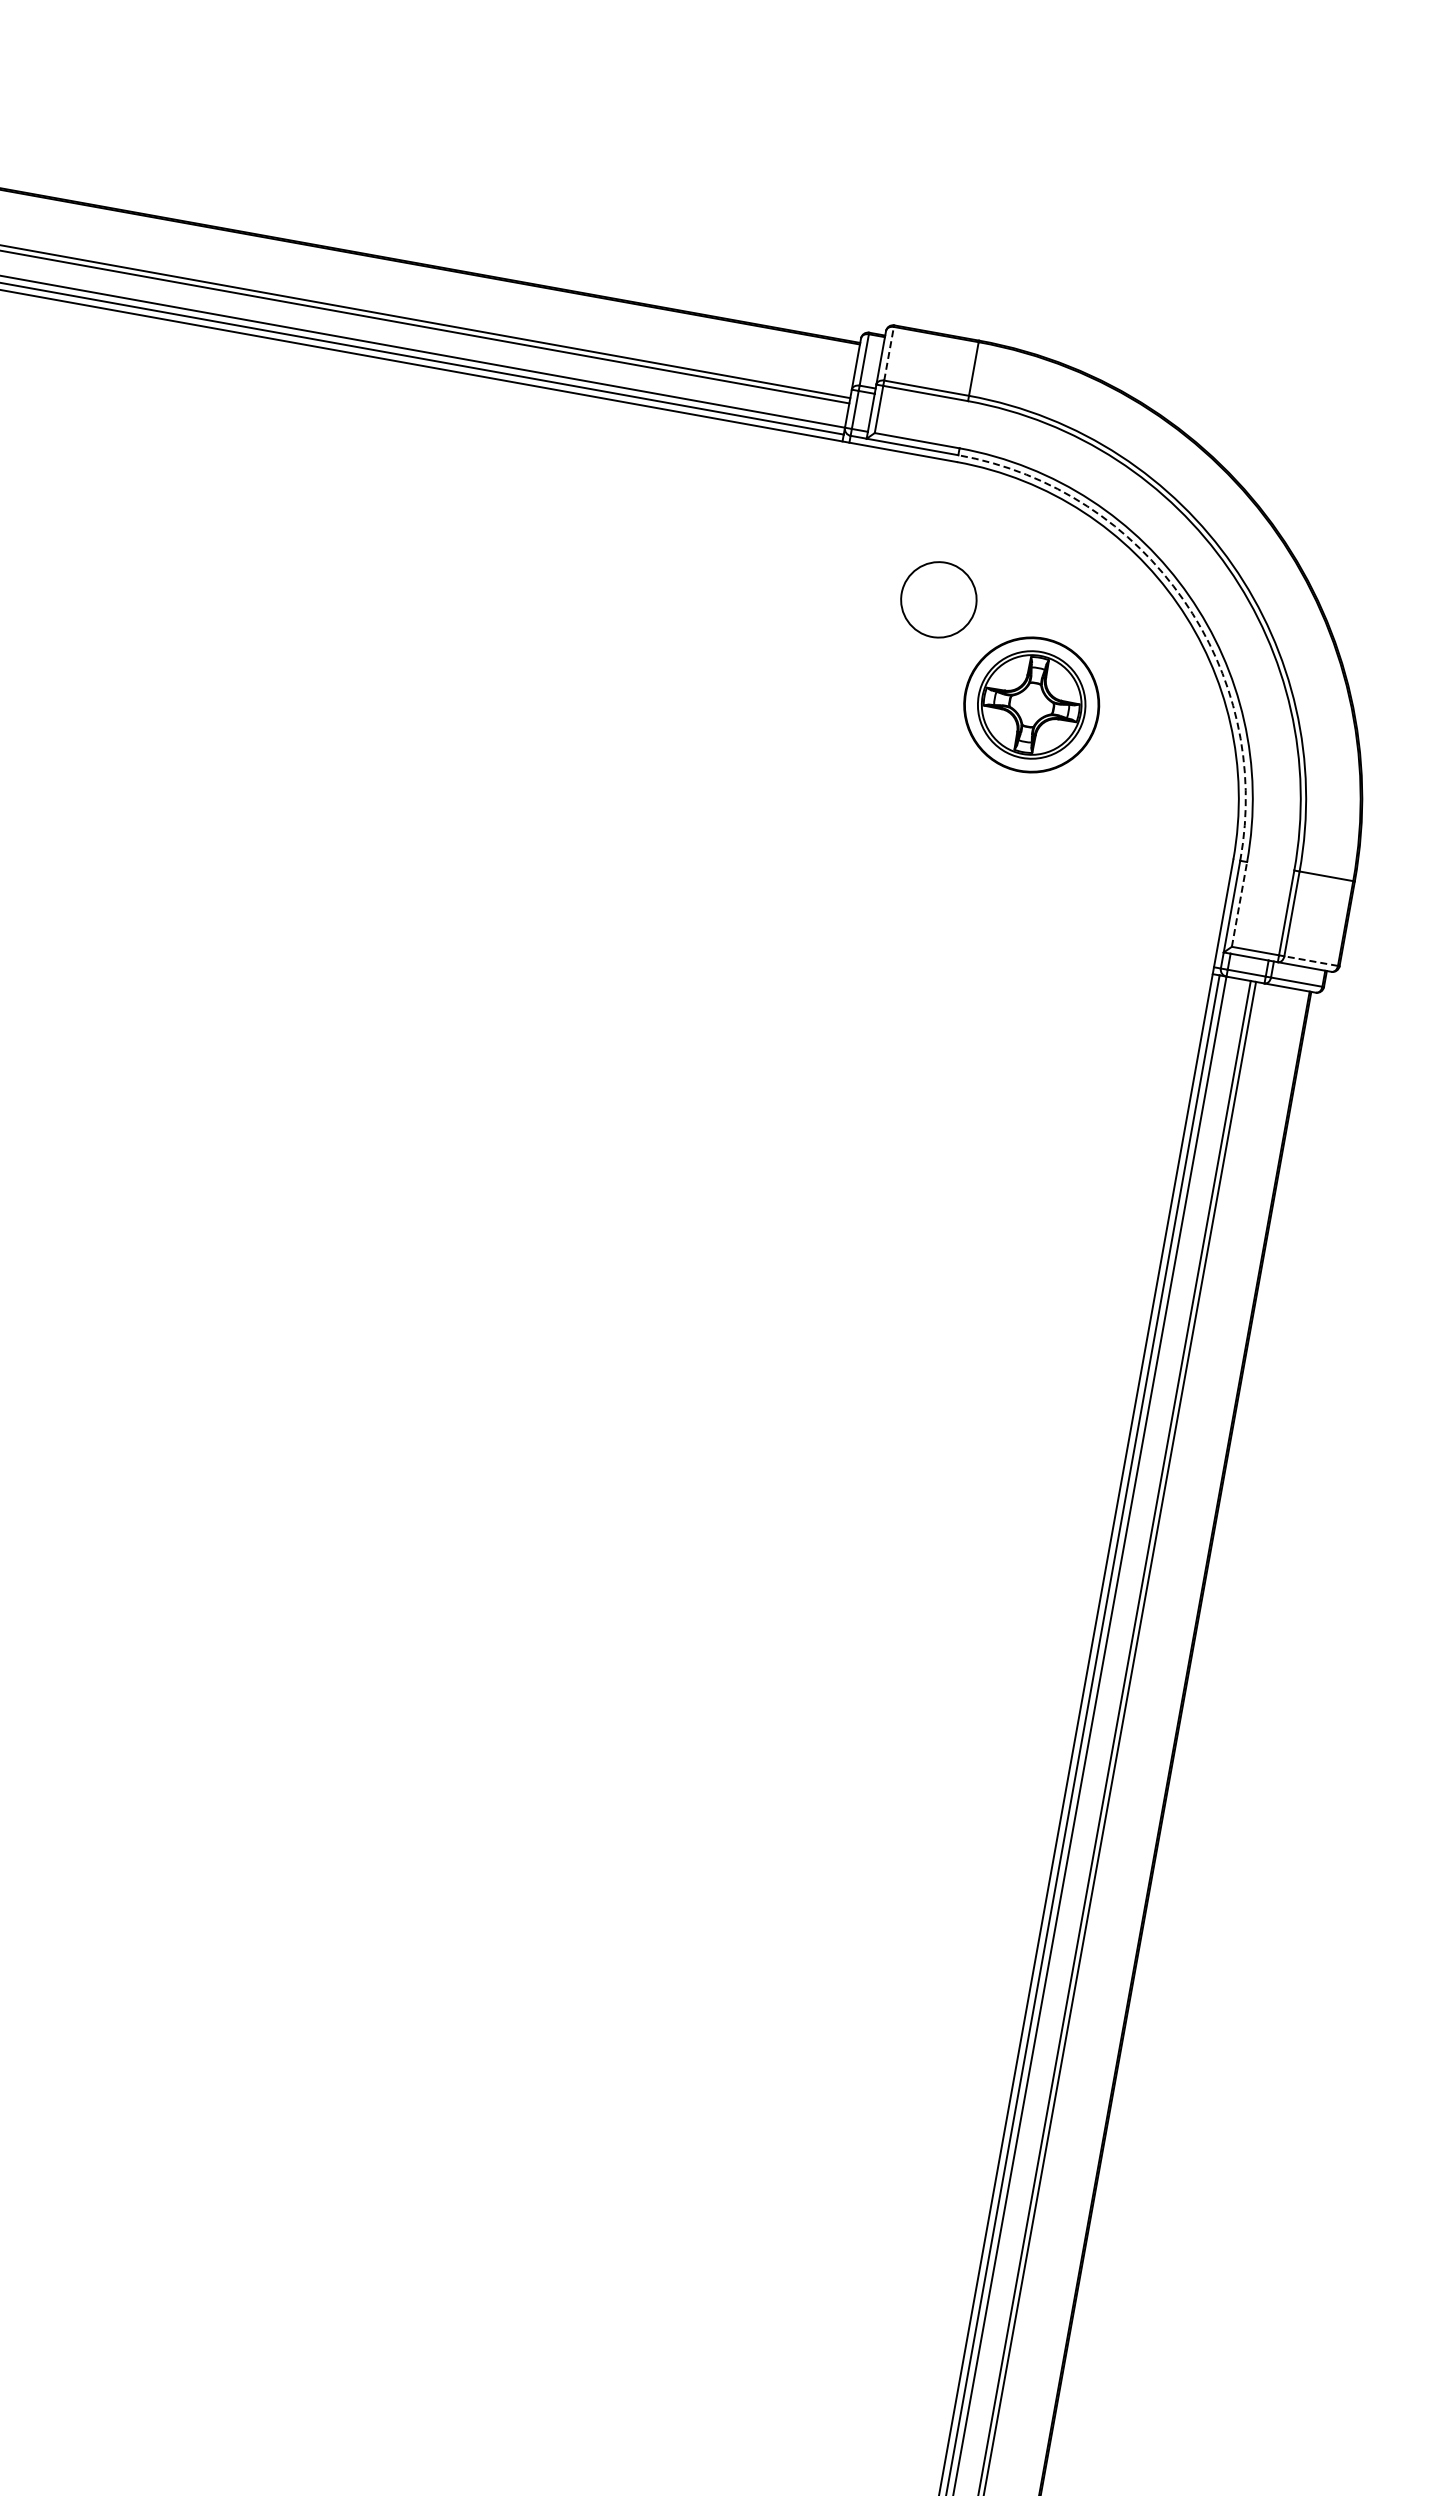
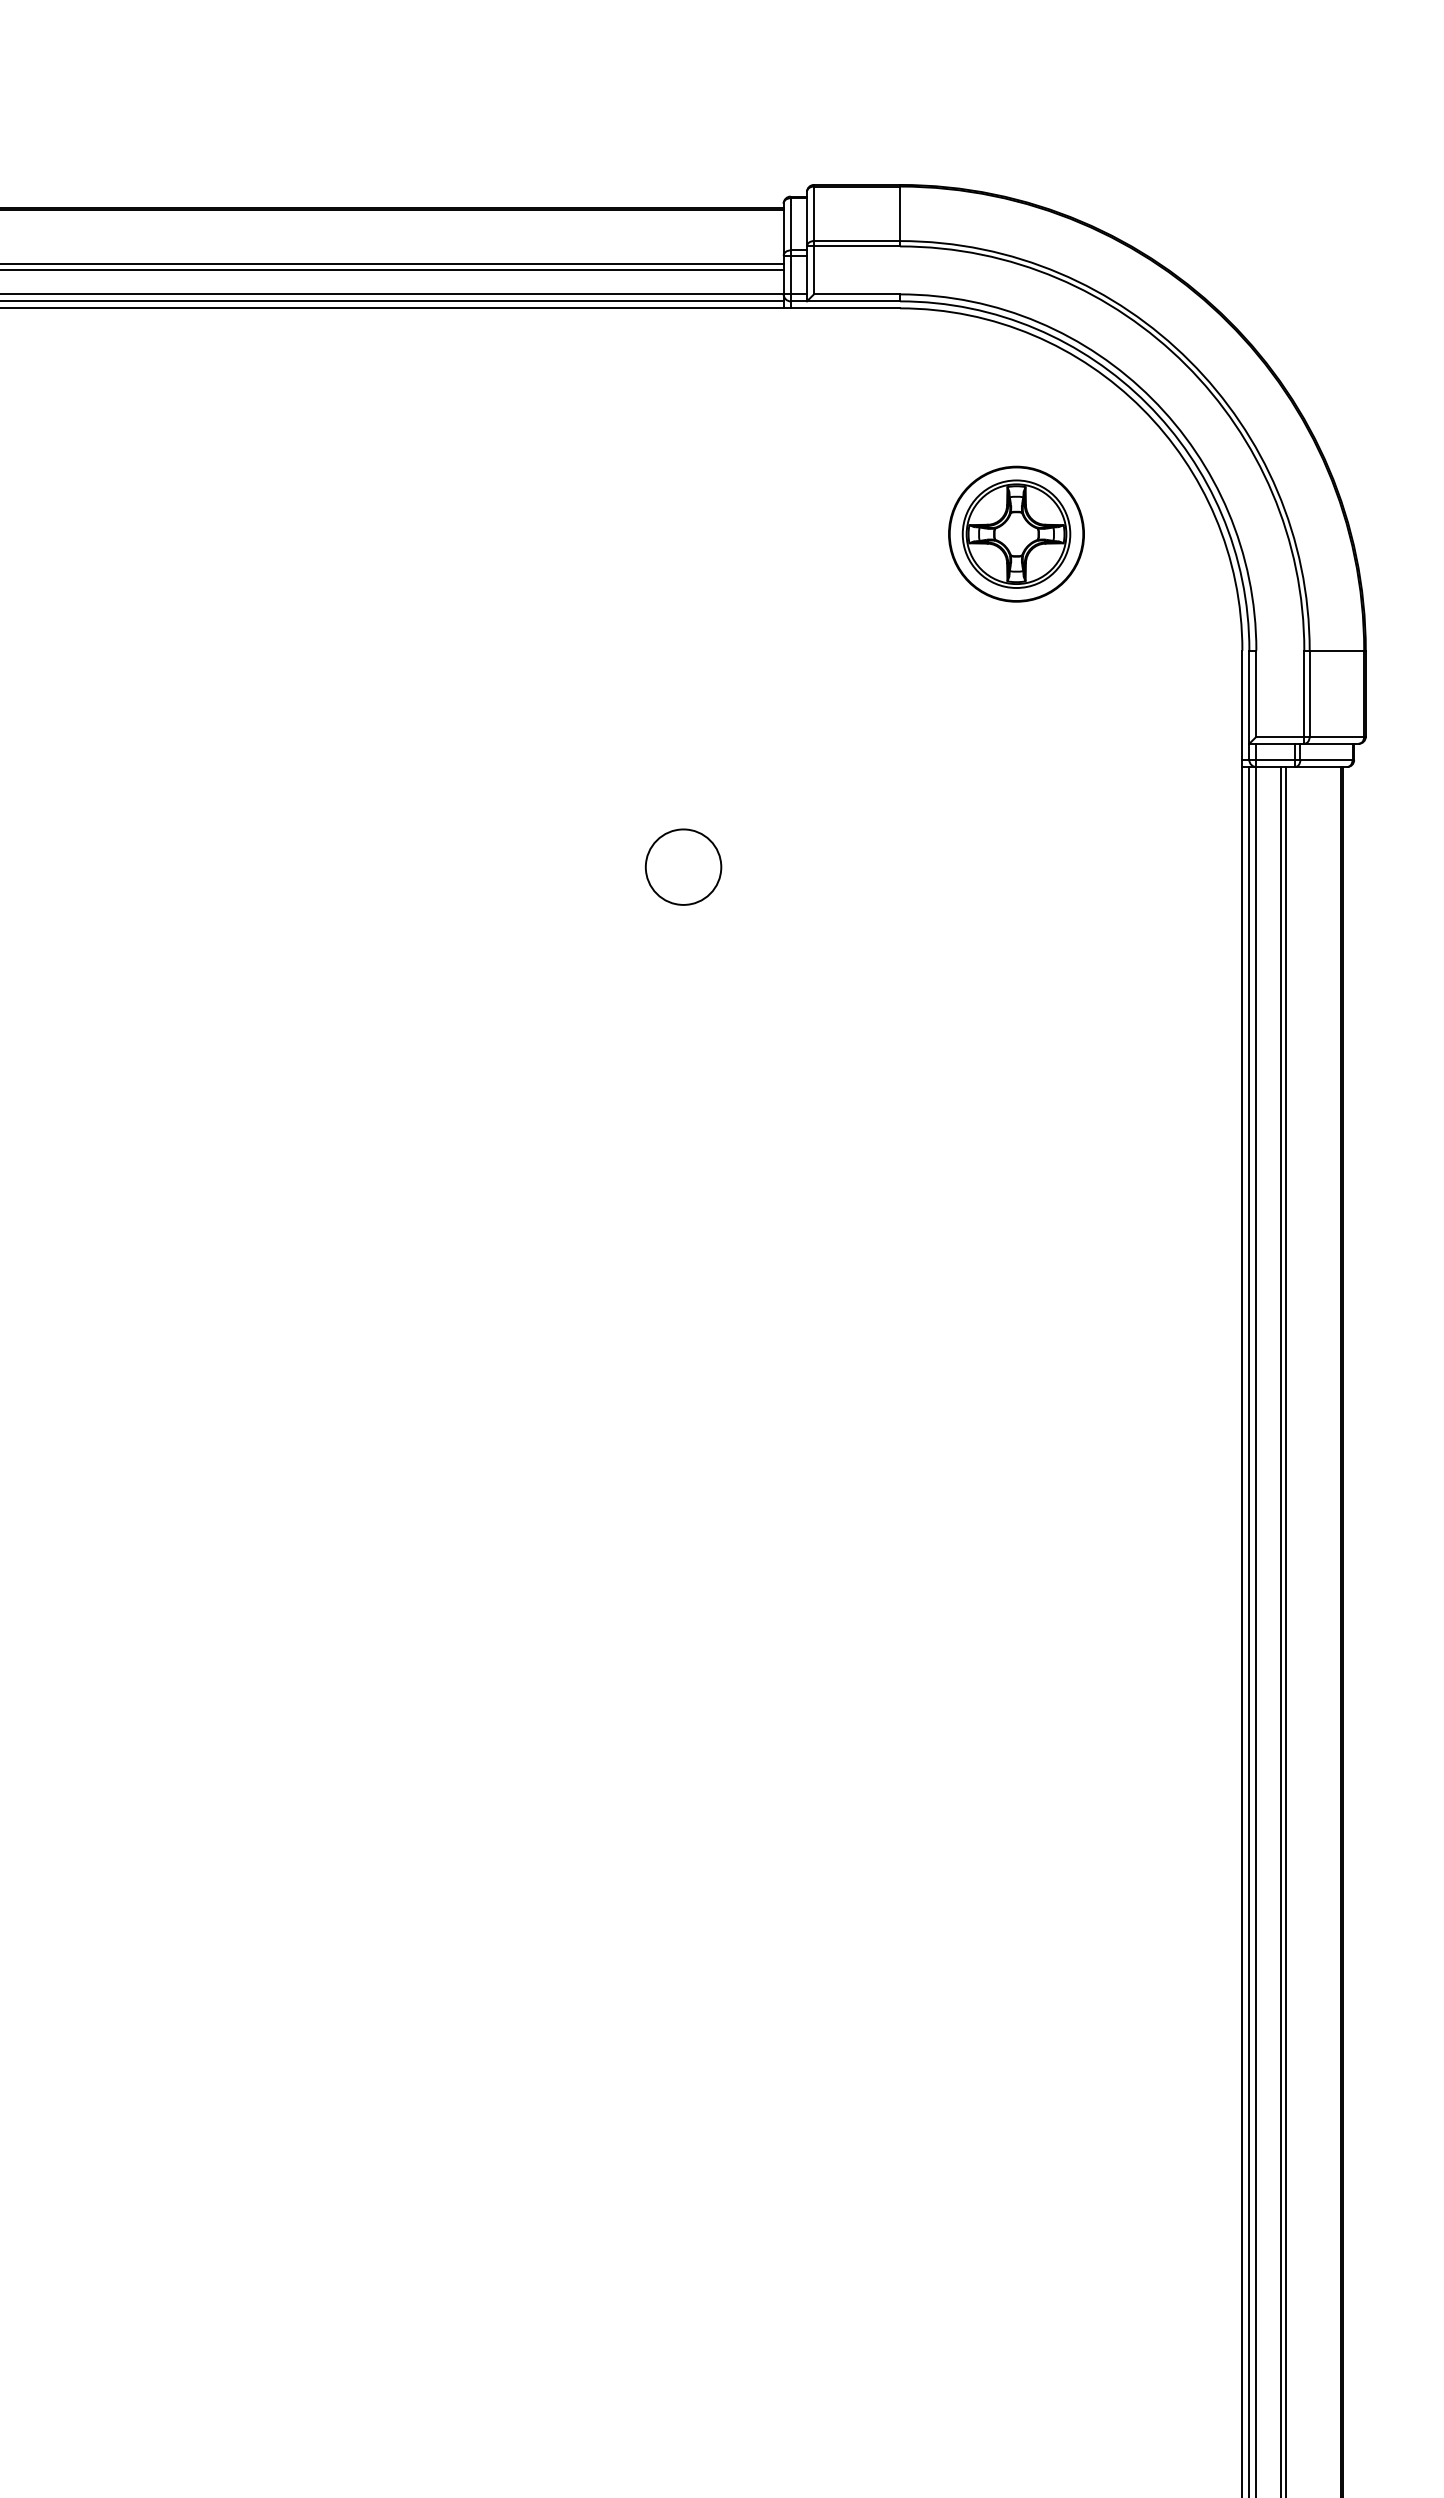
line: (888, 353) -> (813, 213), dashed -> solid
circle: (938, 599) -> (683, 866), moved
arc: (1183, 599) -> (1147, 403), dashed -> solid
line: (1239, 904) -> (1256, 693), dashed -> solid
line: (1310, 960) -> (1336, 736), dashed -> solid

